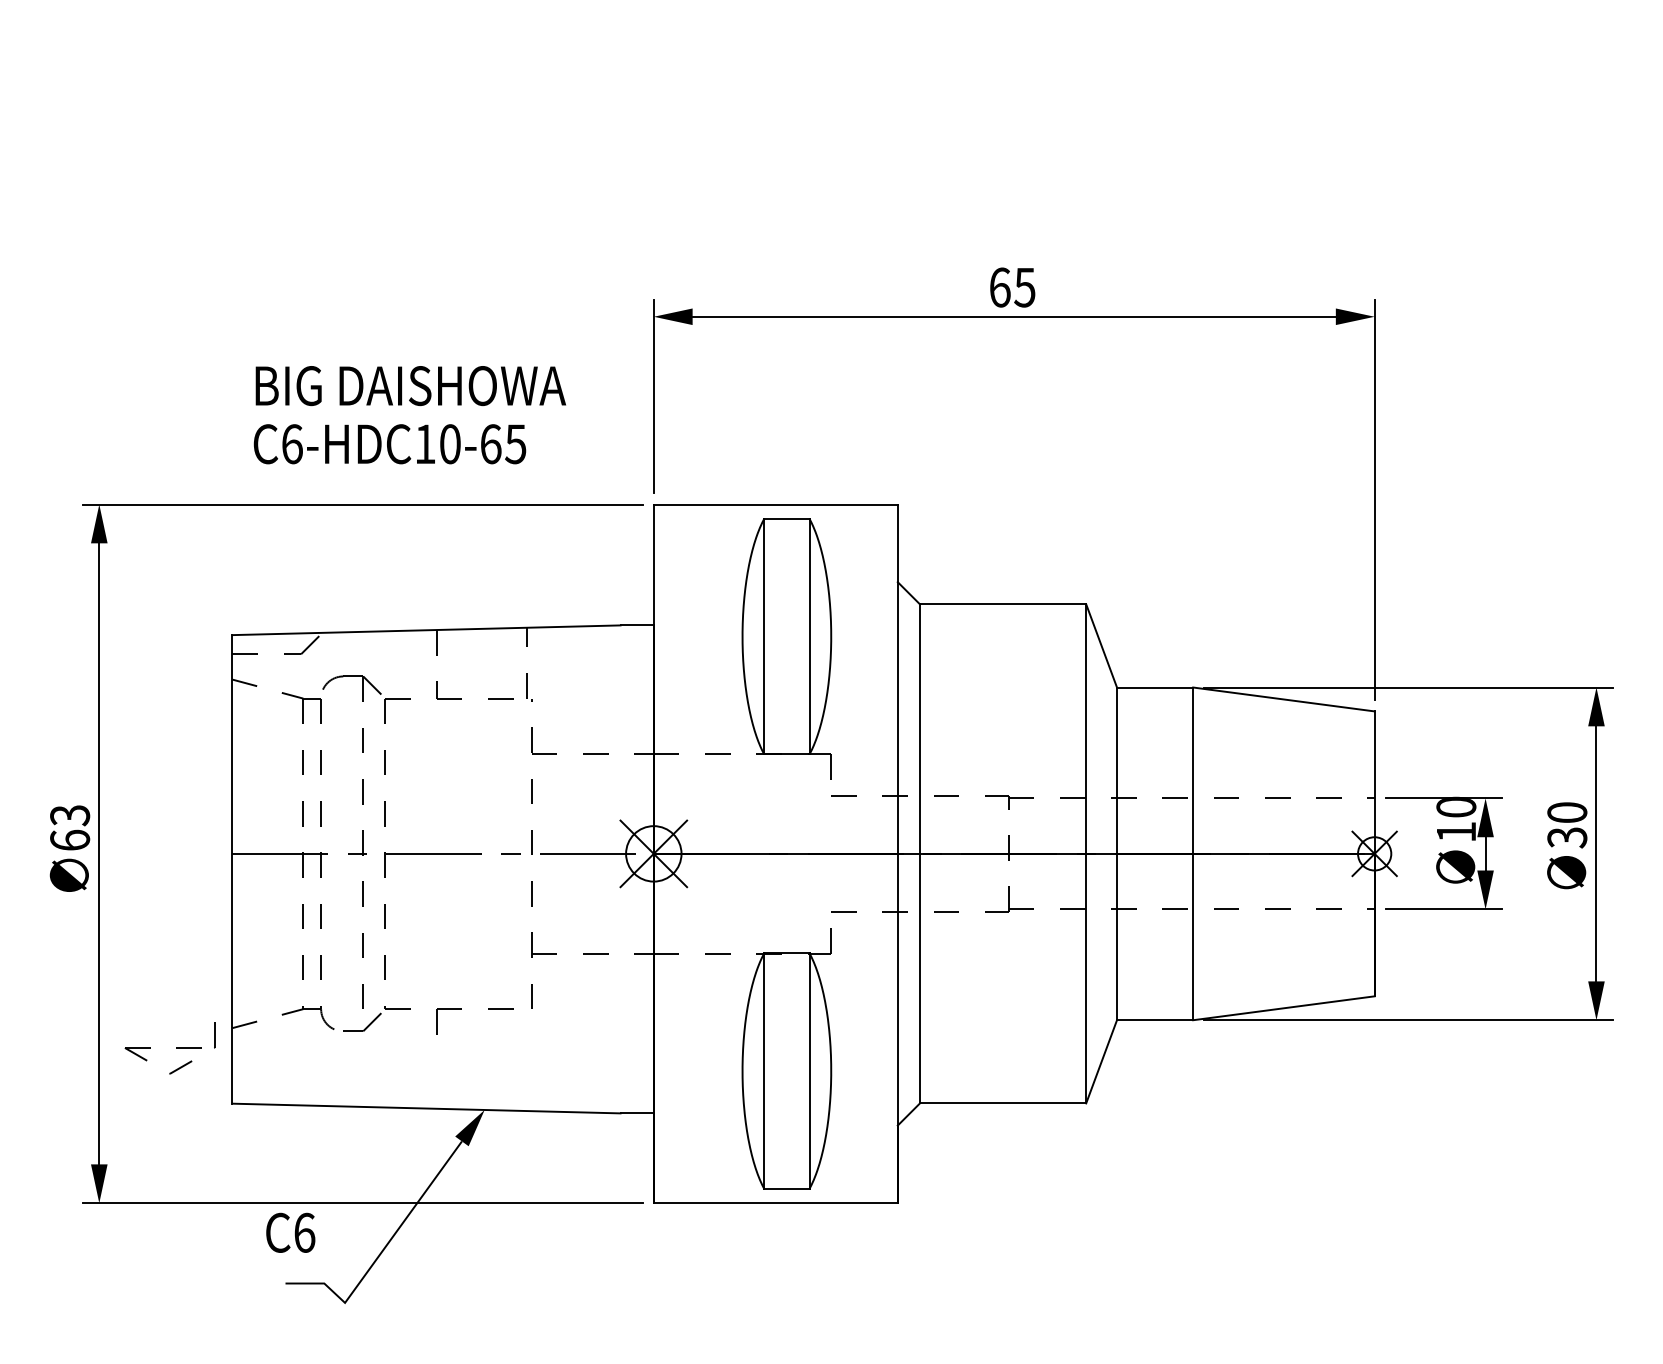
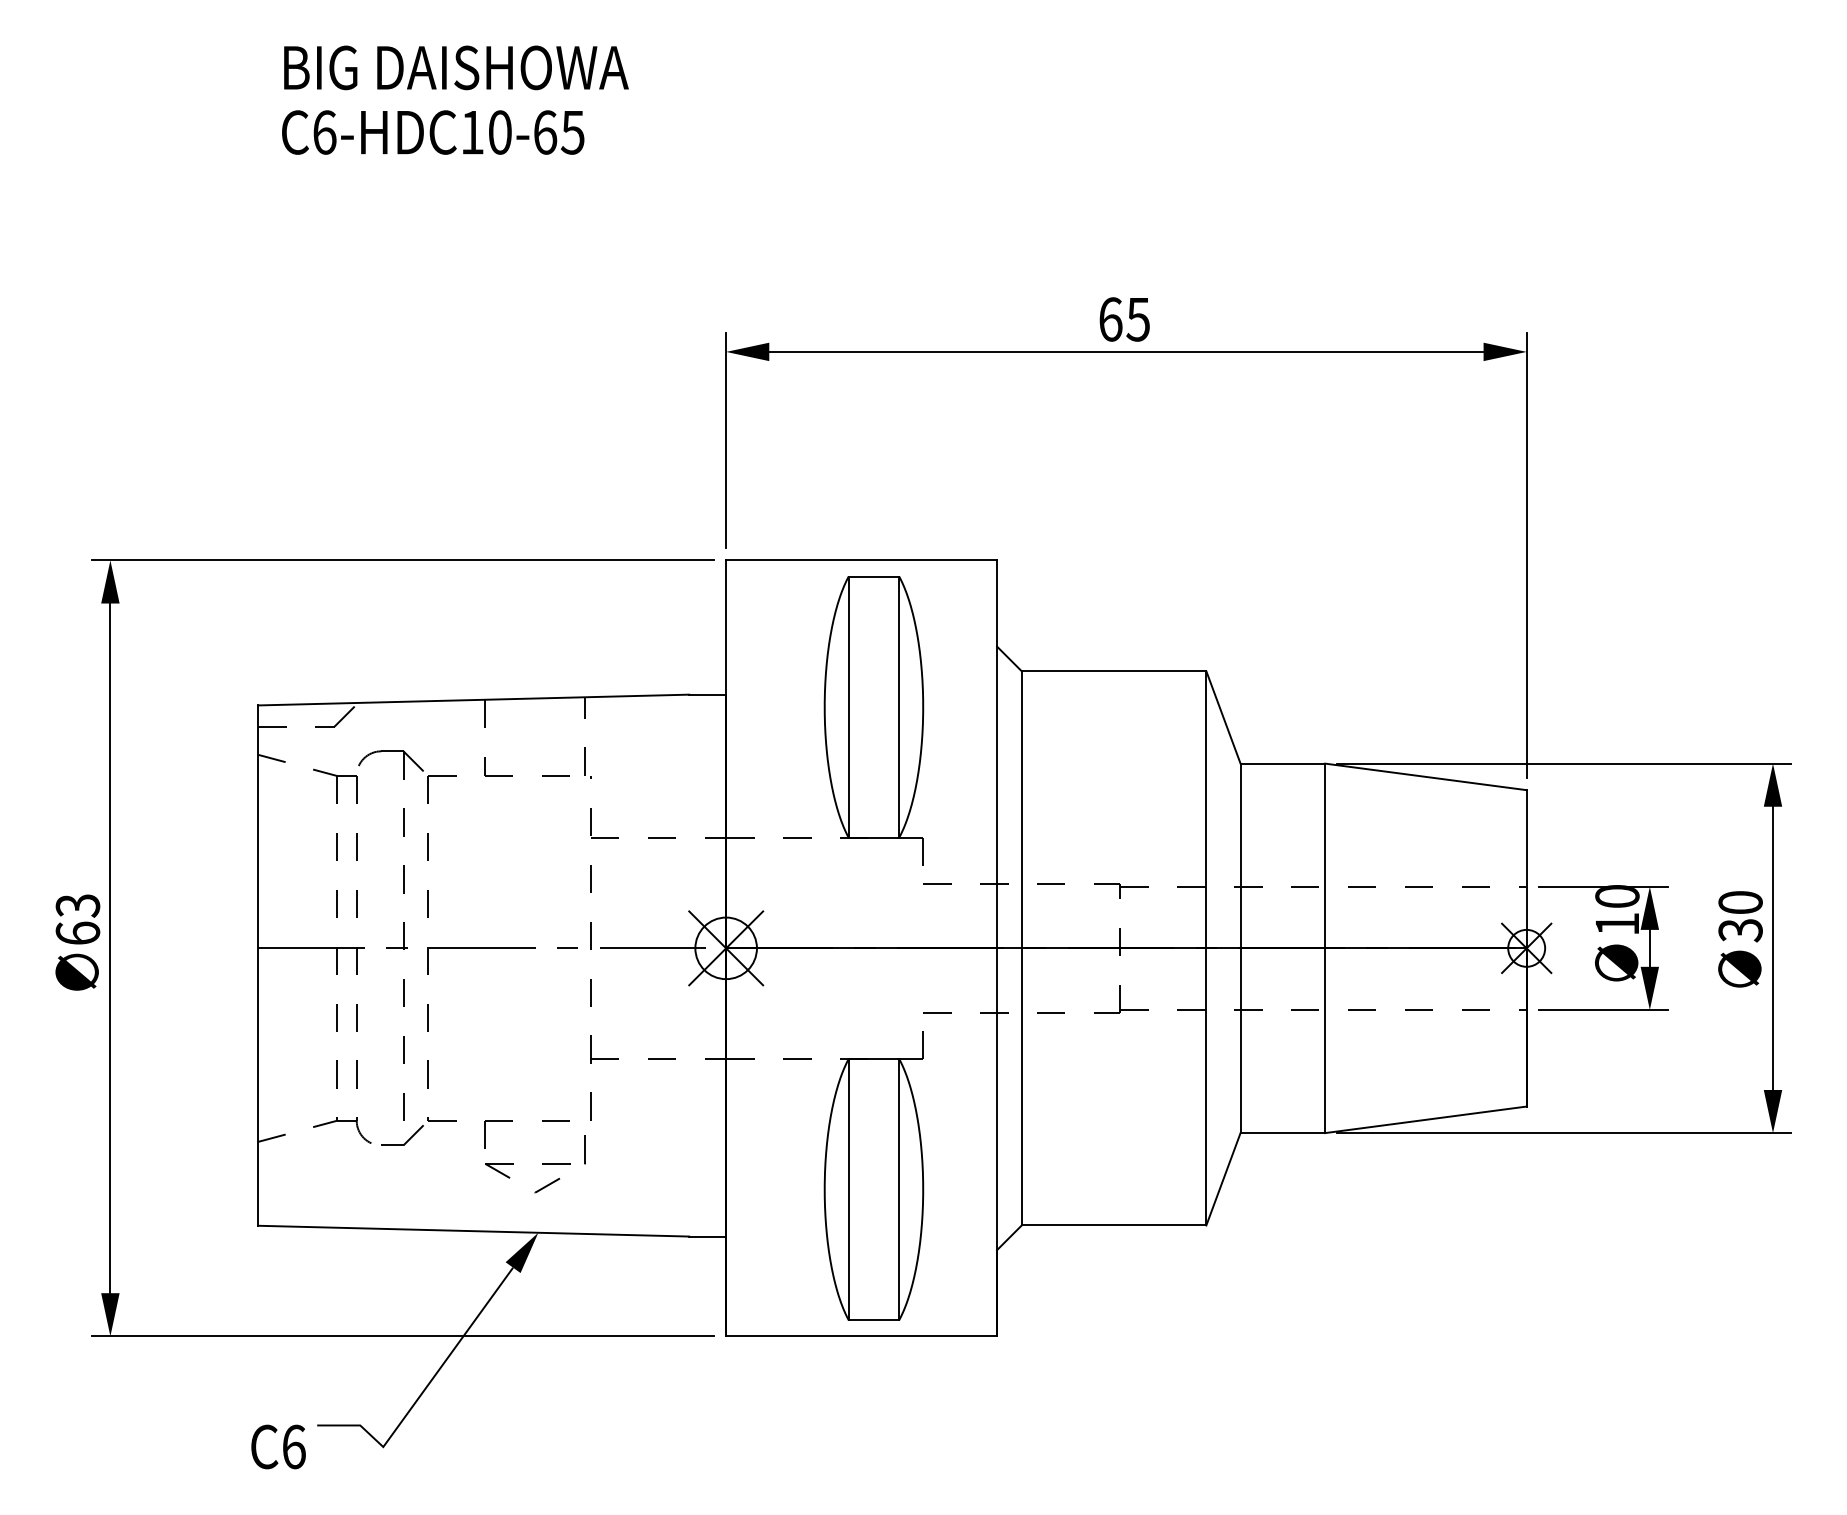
text: (409, 415) -> (454, 100), moved
part: (176, 1048) -> (542, 1164), moved
text: (290, 1232) -> (278, 1446), moved

